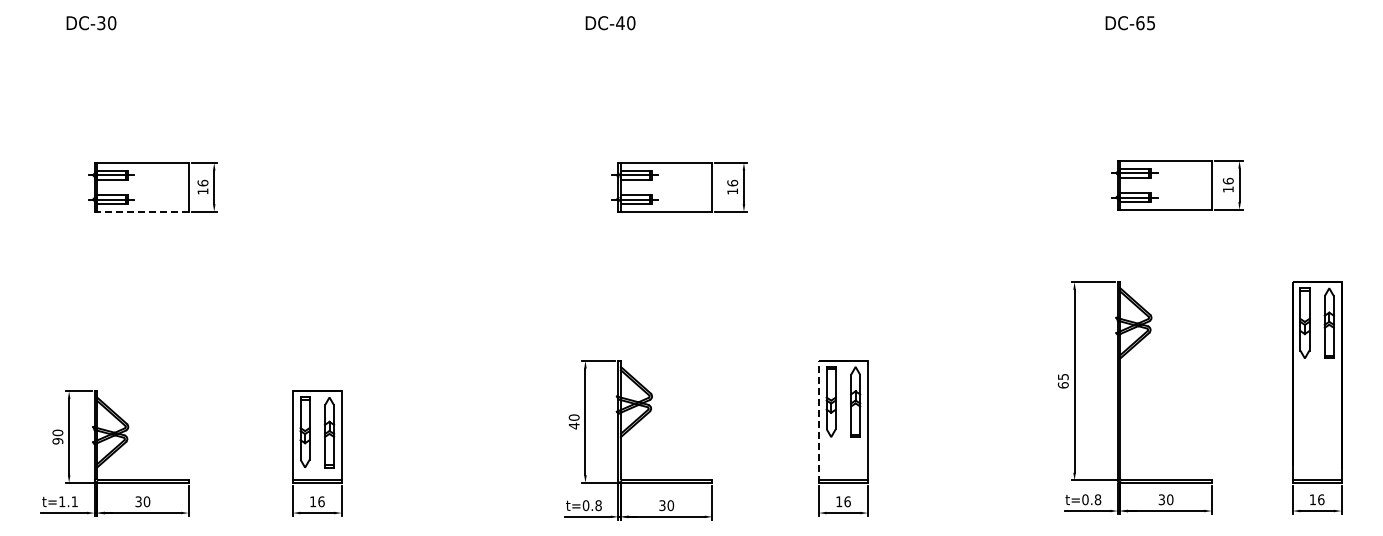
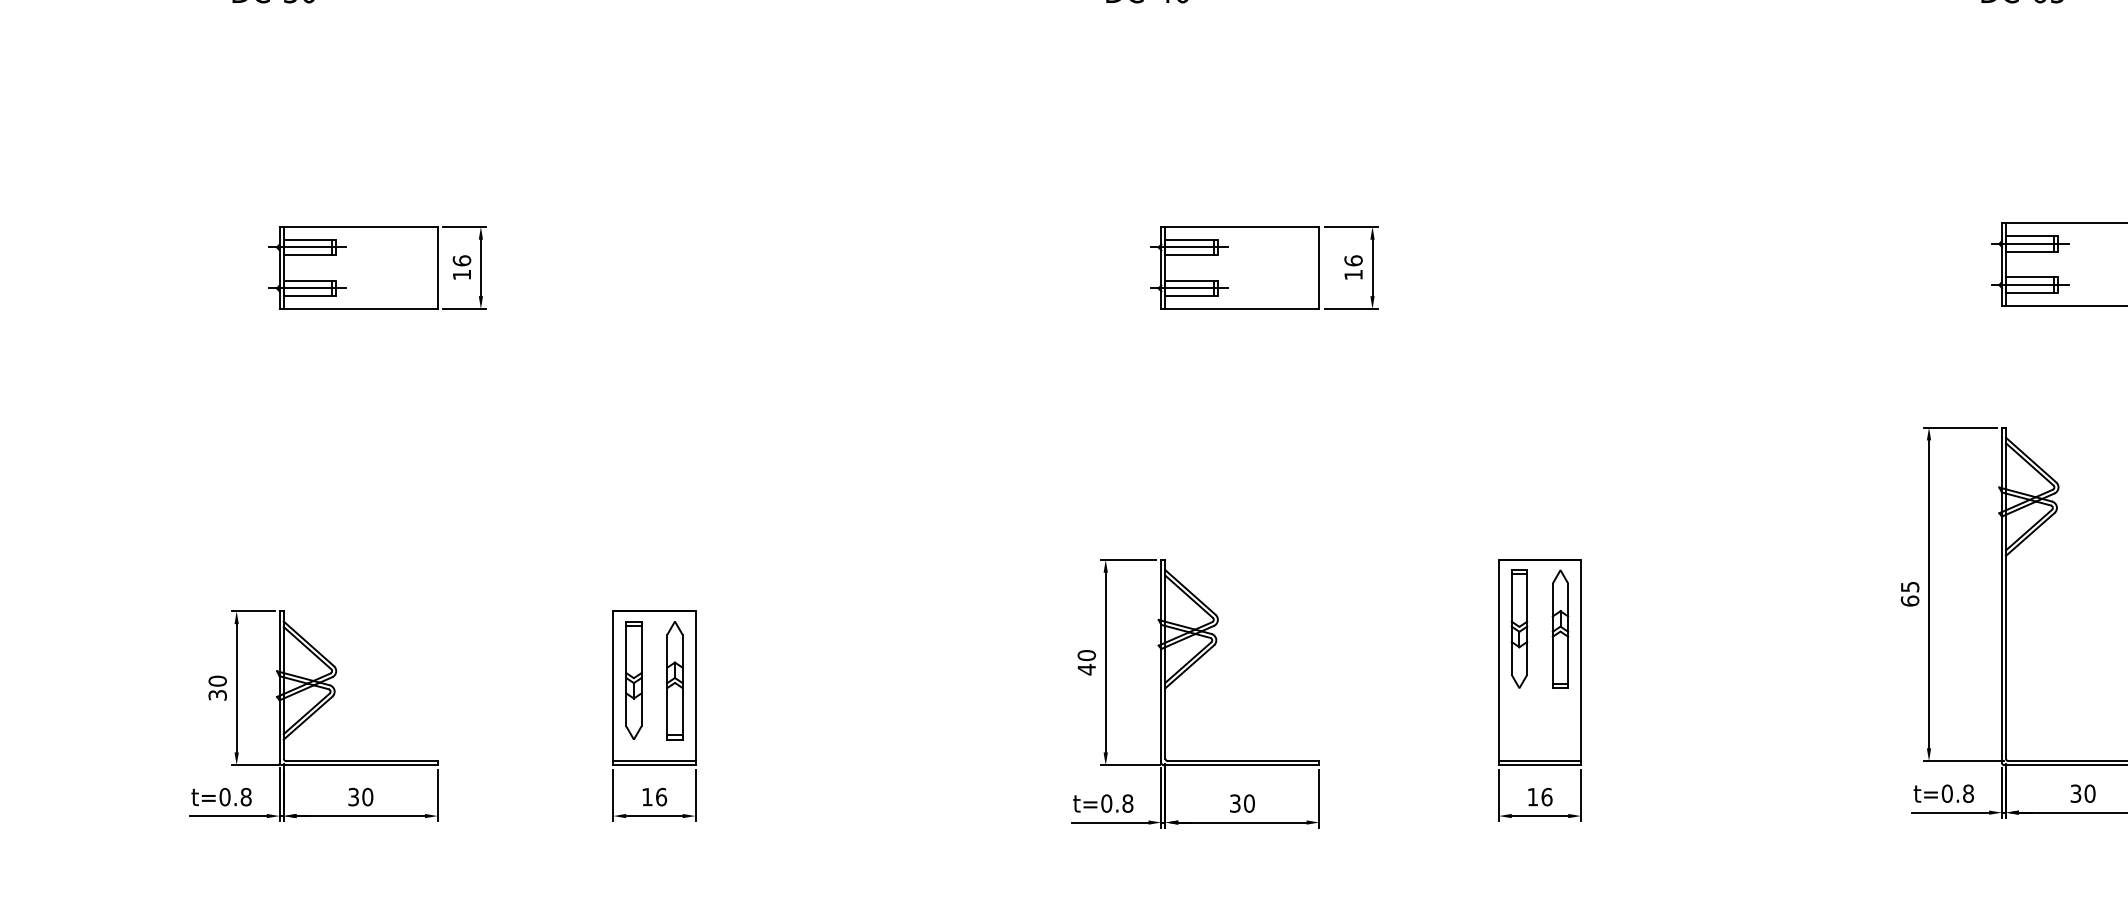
line: (141, 211) -> (358, 308), dashed -> solid
line: (819, 421) -> (1499, 661), dashed -> solid
text: (57, 441) -> (217, 695), 90 -> 30
text: (68, 501) -> (235, 796), t=1.1 -> t=0.8

